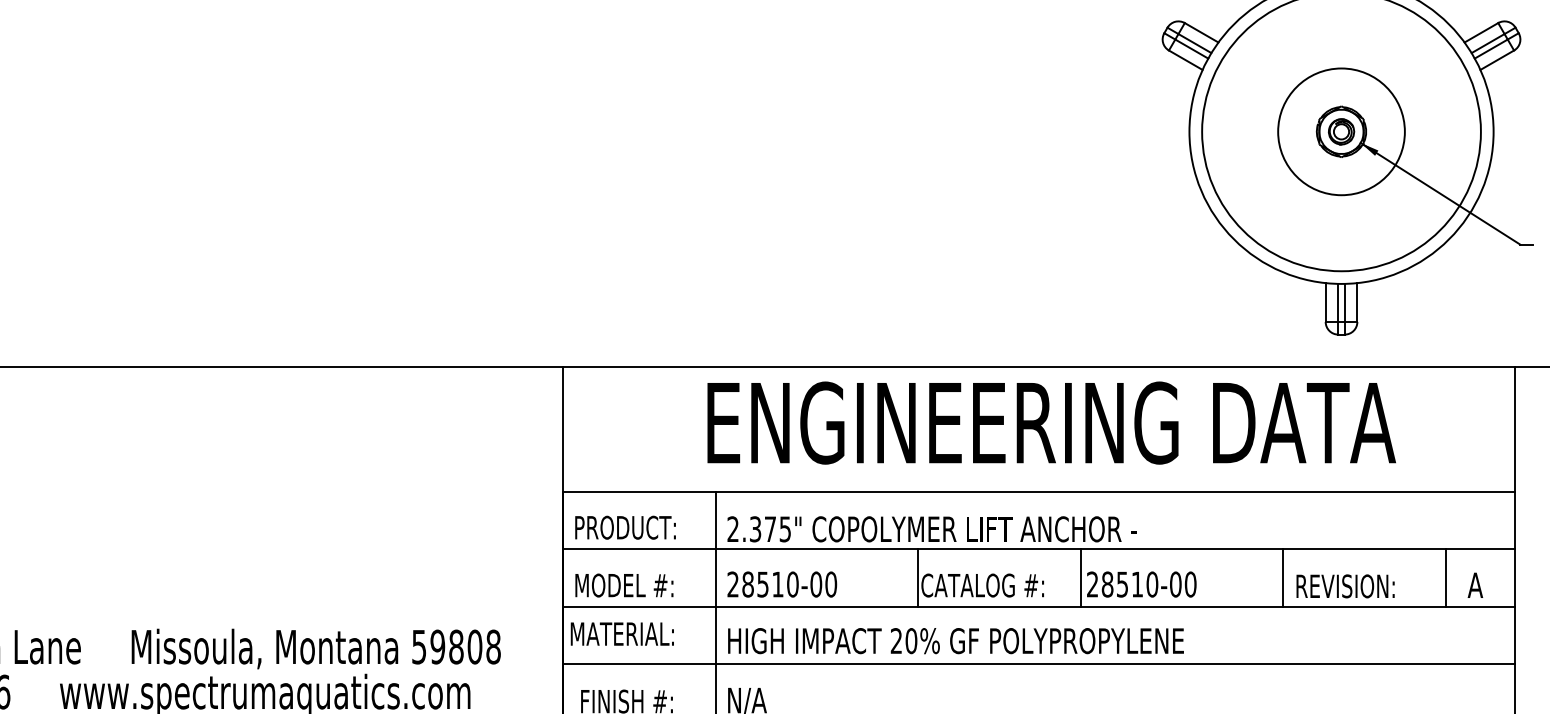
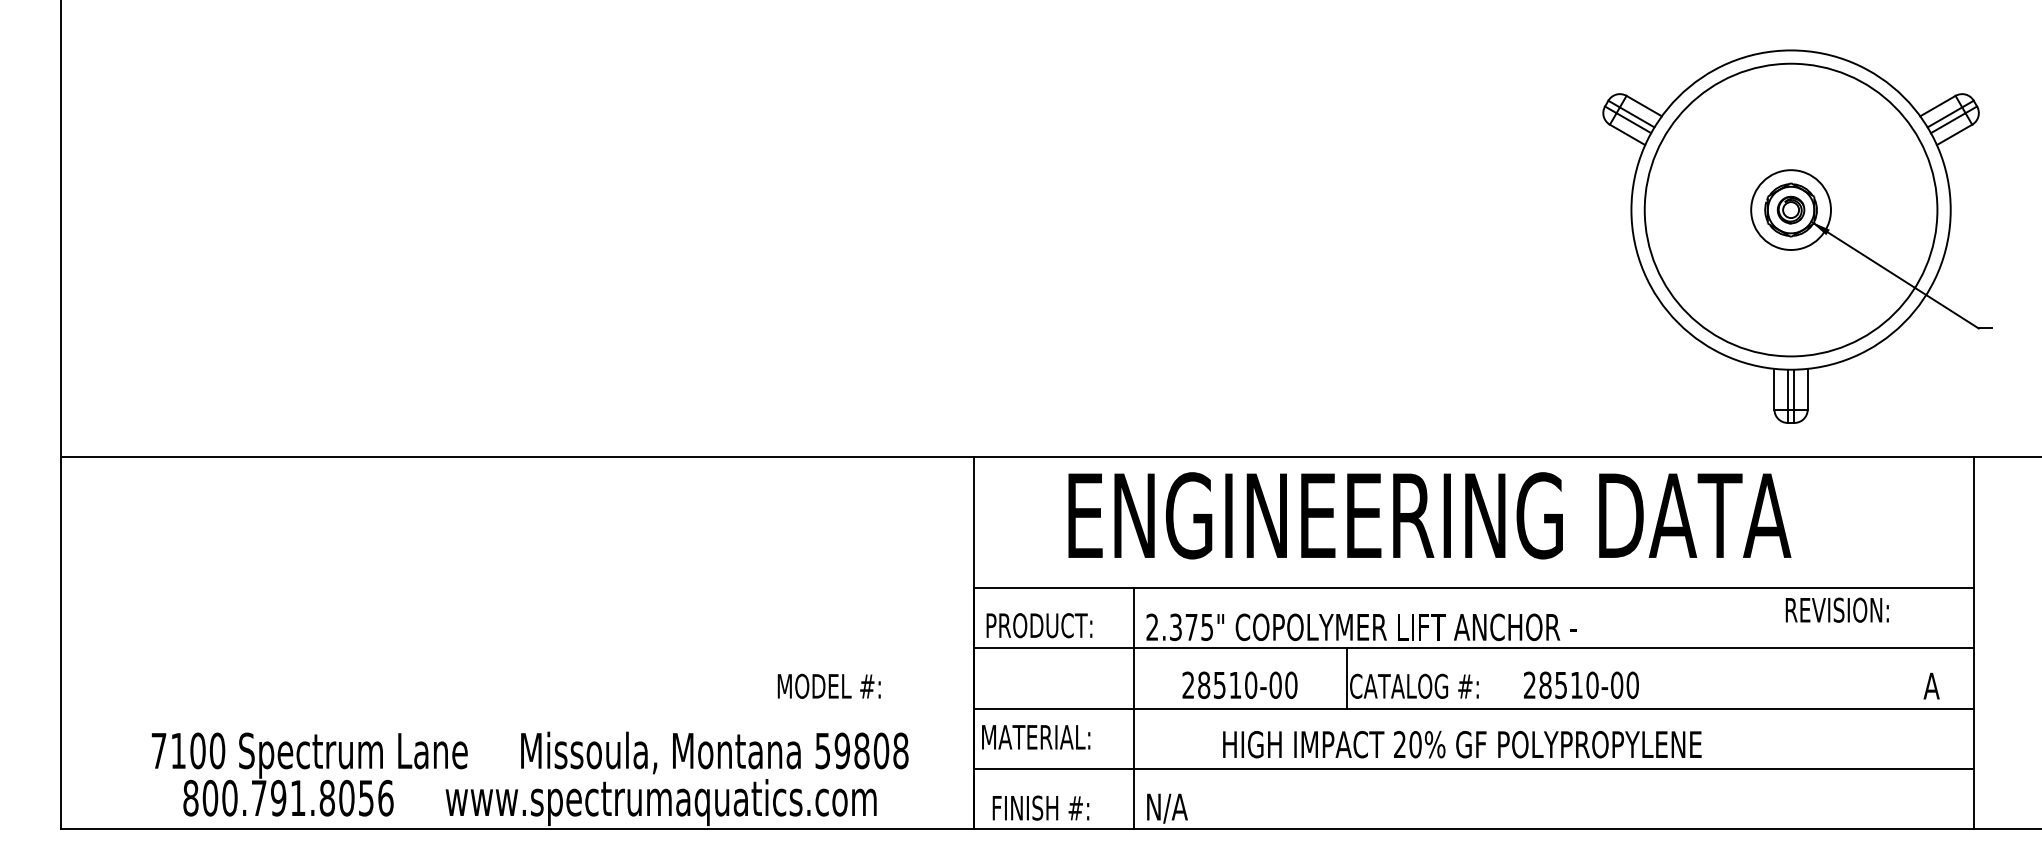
circle: (1340, 131) -> (1790, 209), size x0.6
text: (1051, 422) -> (1429, 515), moved
line: (1080, 578) -> (1517, 678), removed
line: (1282, 578) -> (1729, 678), removed
line: (1445, 578) -> (1900, 678), removed
text: (781, 583) -> (1239, 684), moved
text: (623, 584) -> (828, 685), moved
text: (1344, 585) -> (1836, 609), moved
text: (956, 640) -> (1462, 744), moved

